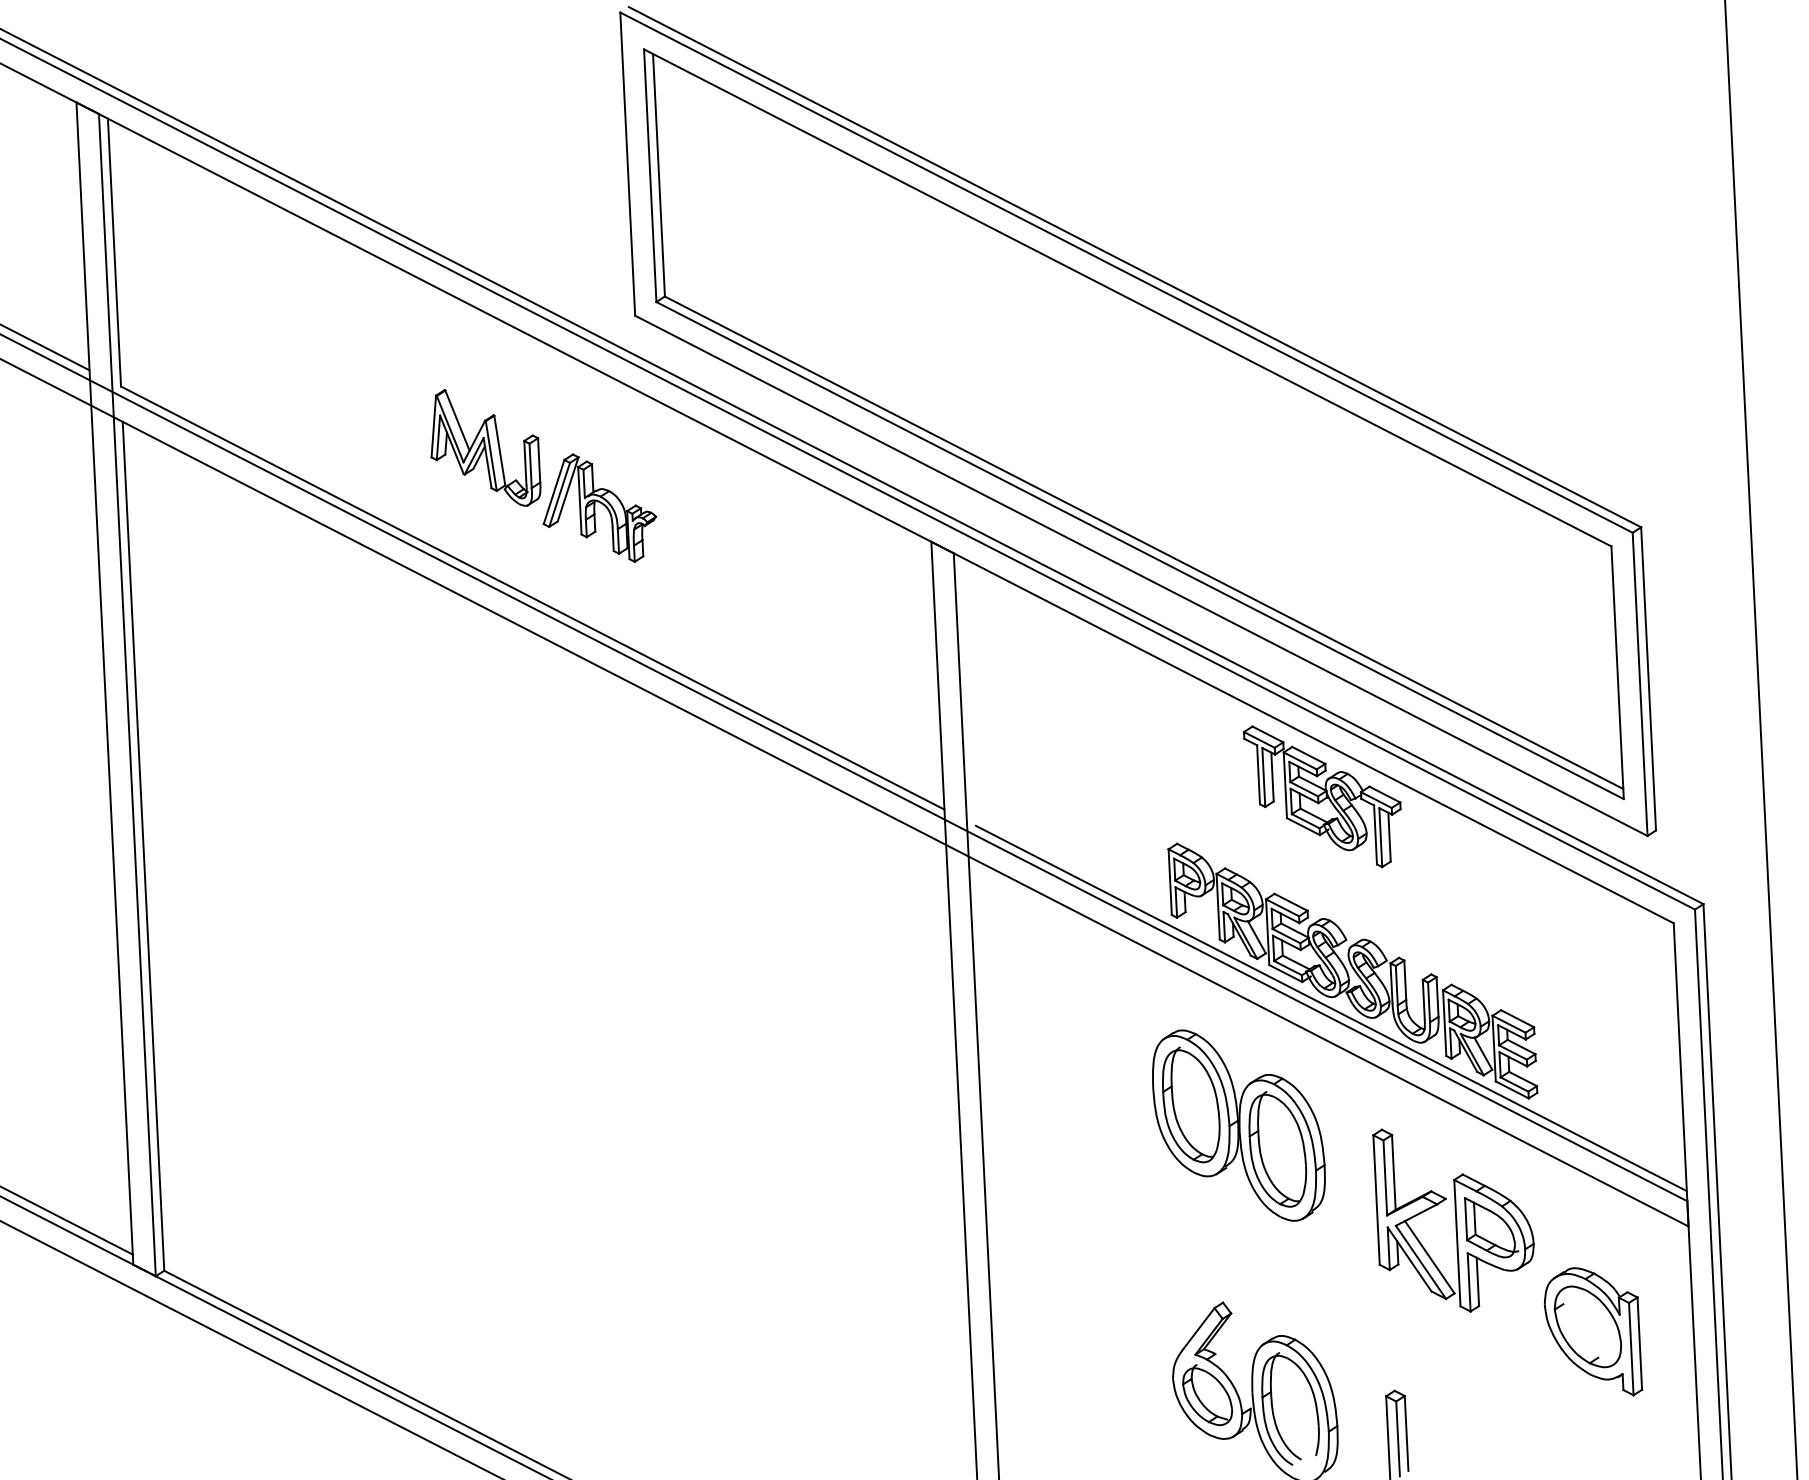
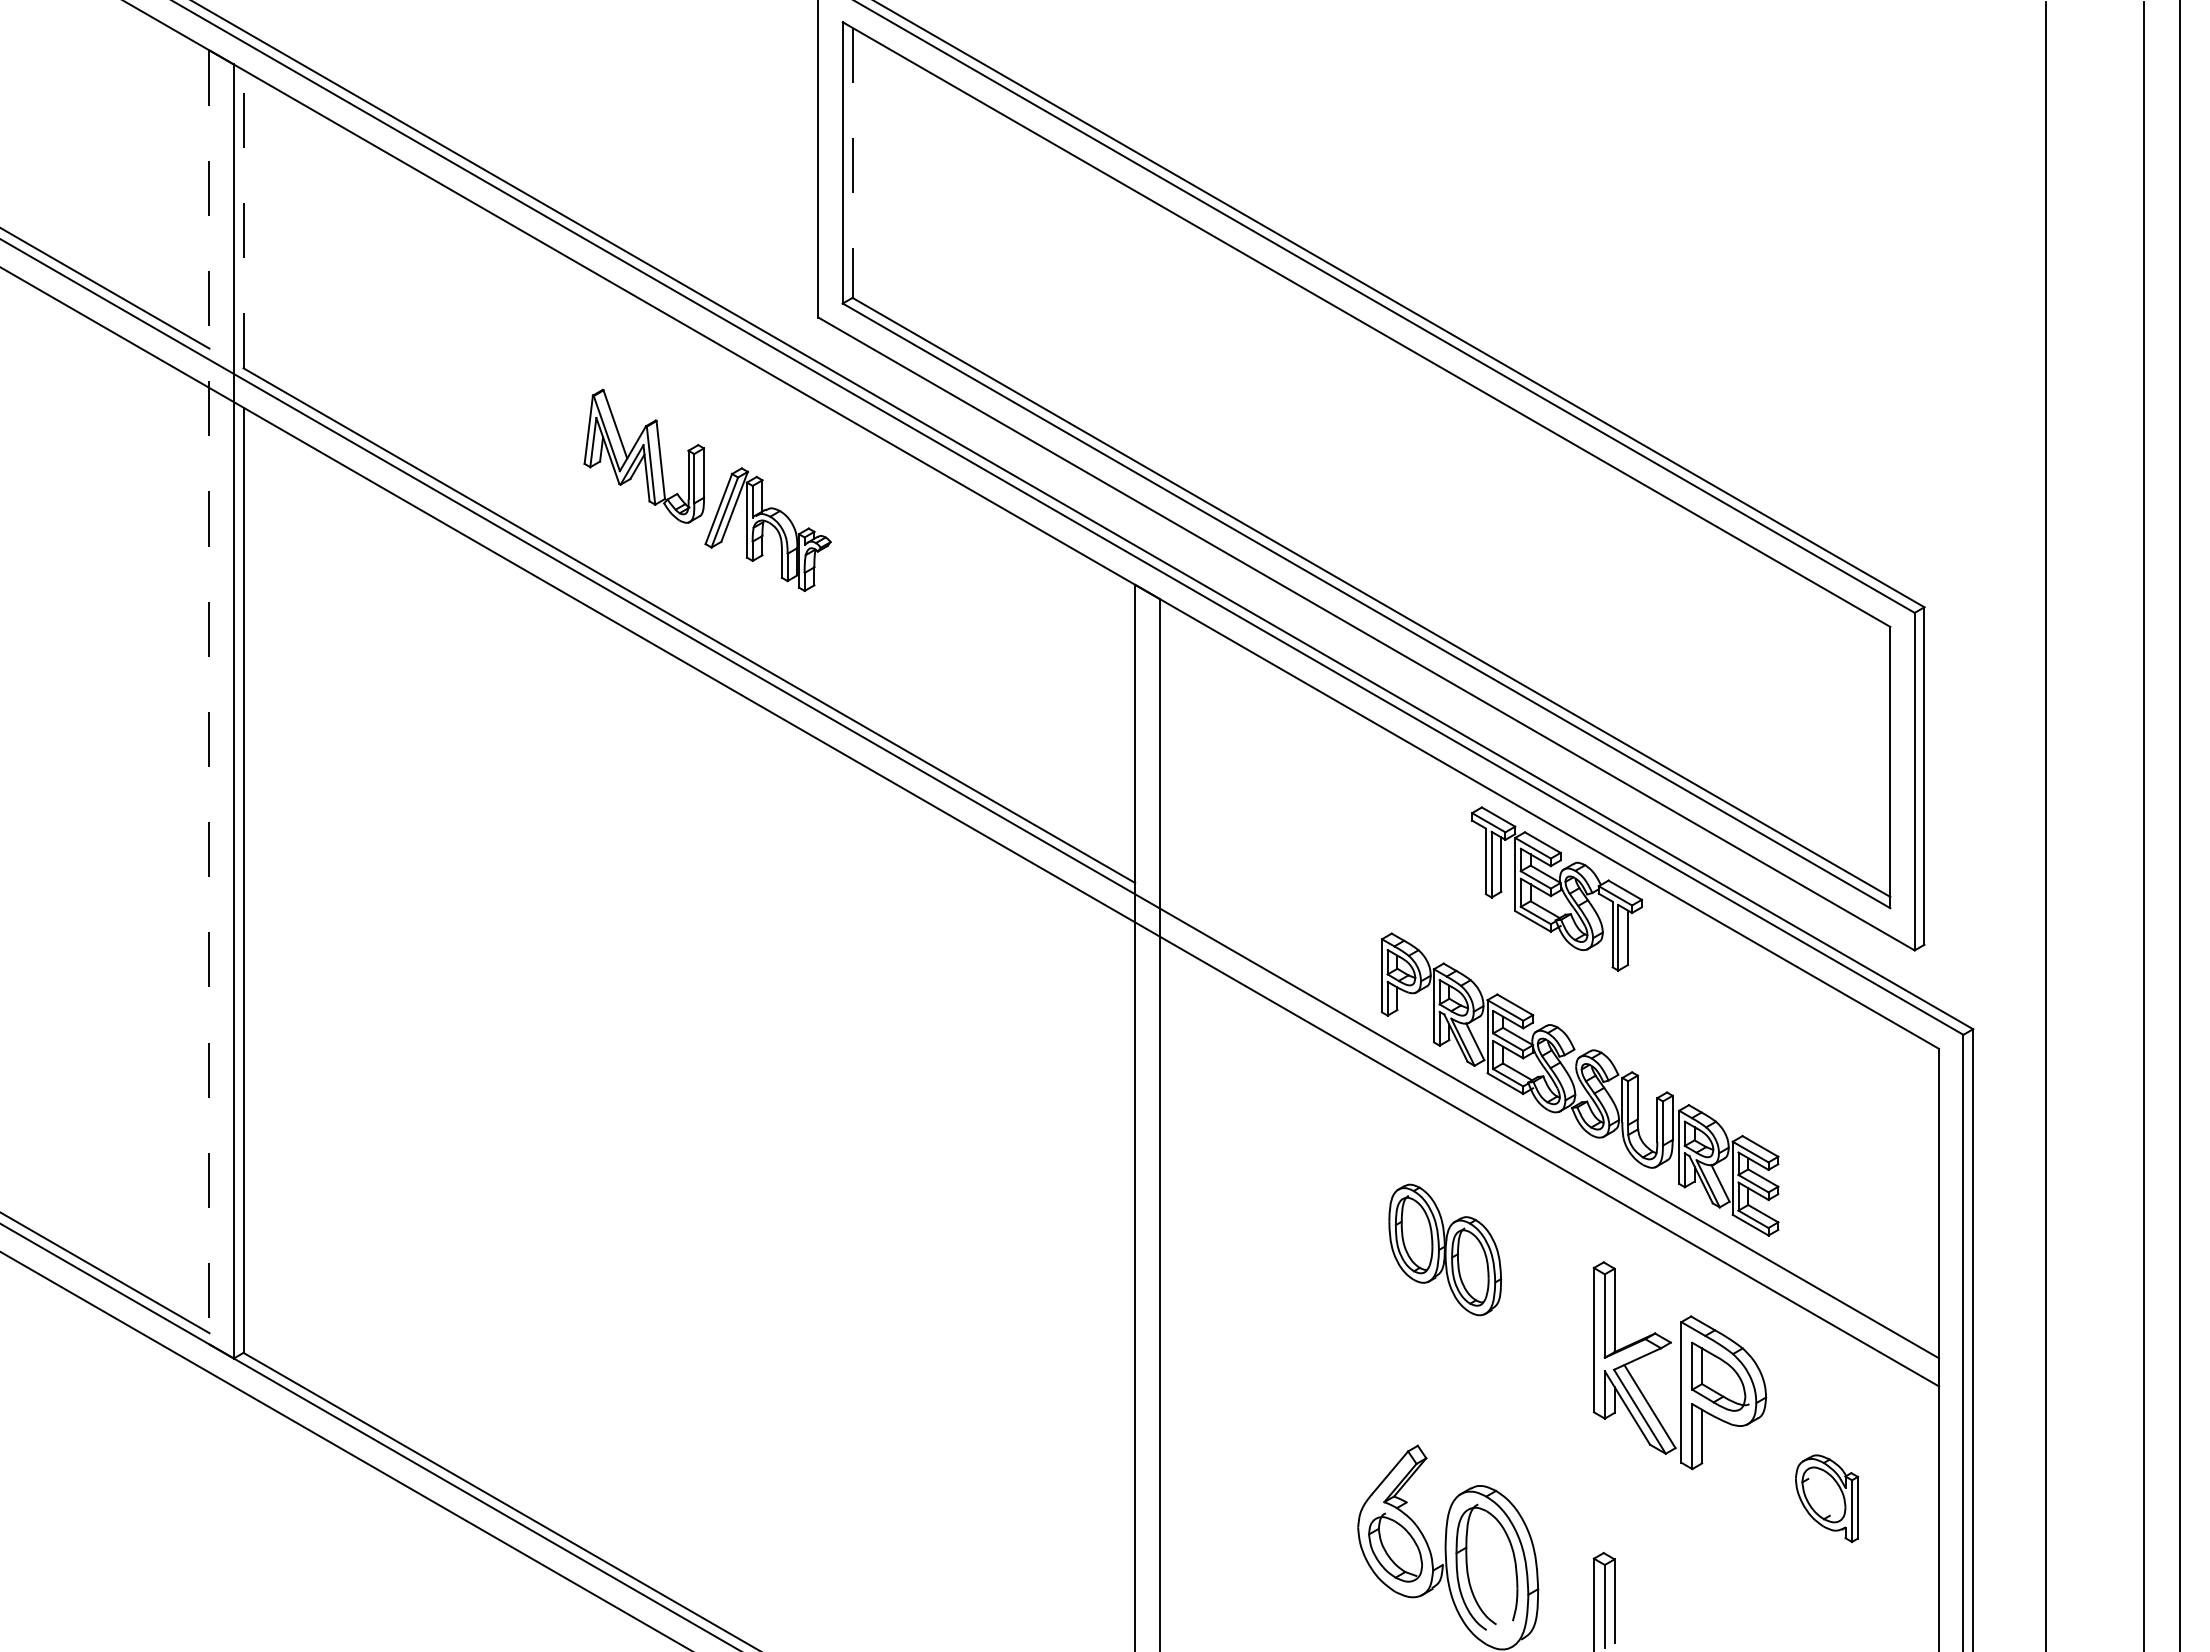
line: (658, 175) -> (852, 163), solid -> dashed
line: (114, 251) -> (243, 218), solid -> dashed
line: (104, 683) -> (209, 697), solid -> dashed
line: (1331, 1008) -> (1554, 1124), removed
part: (1239, 1125) -> (1445, 1249), size x0.6
part: (1592, 1332) -> (1826, 1498), size x0.6

